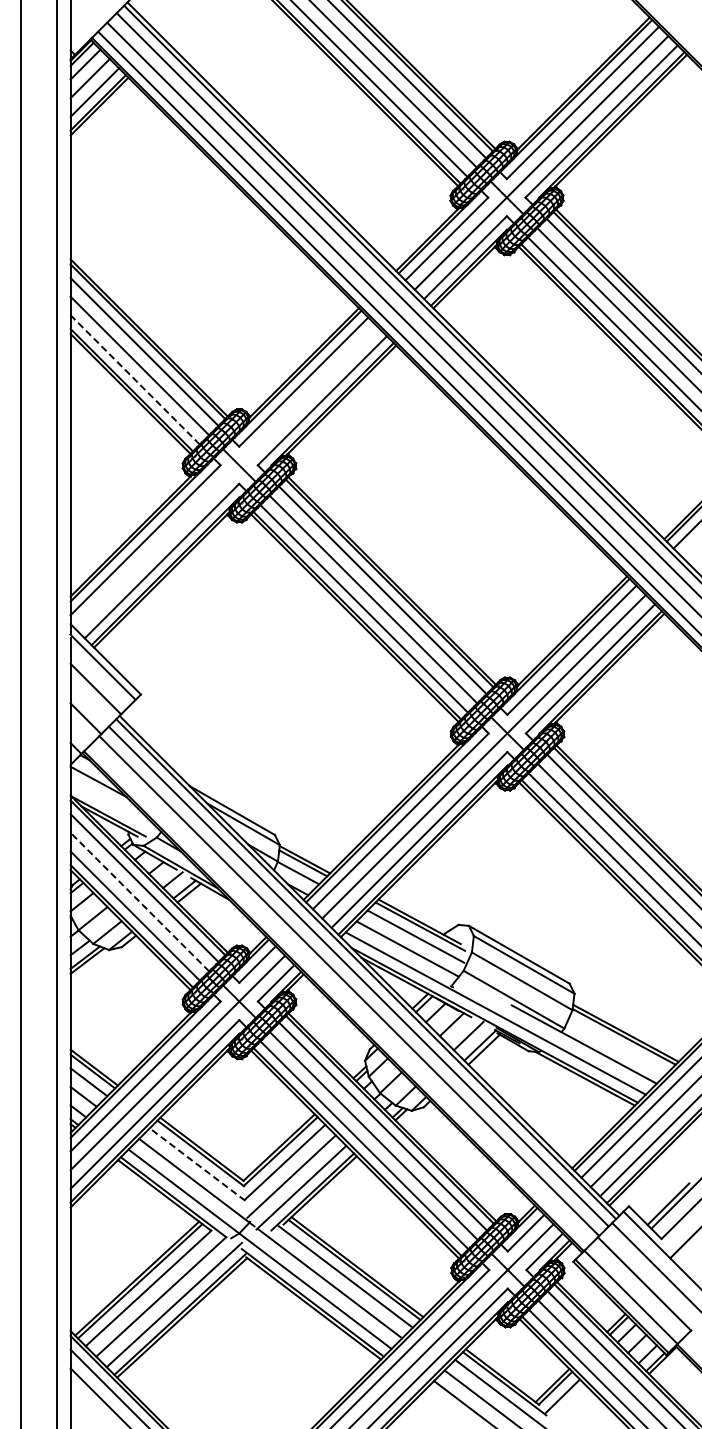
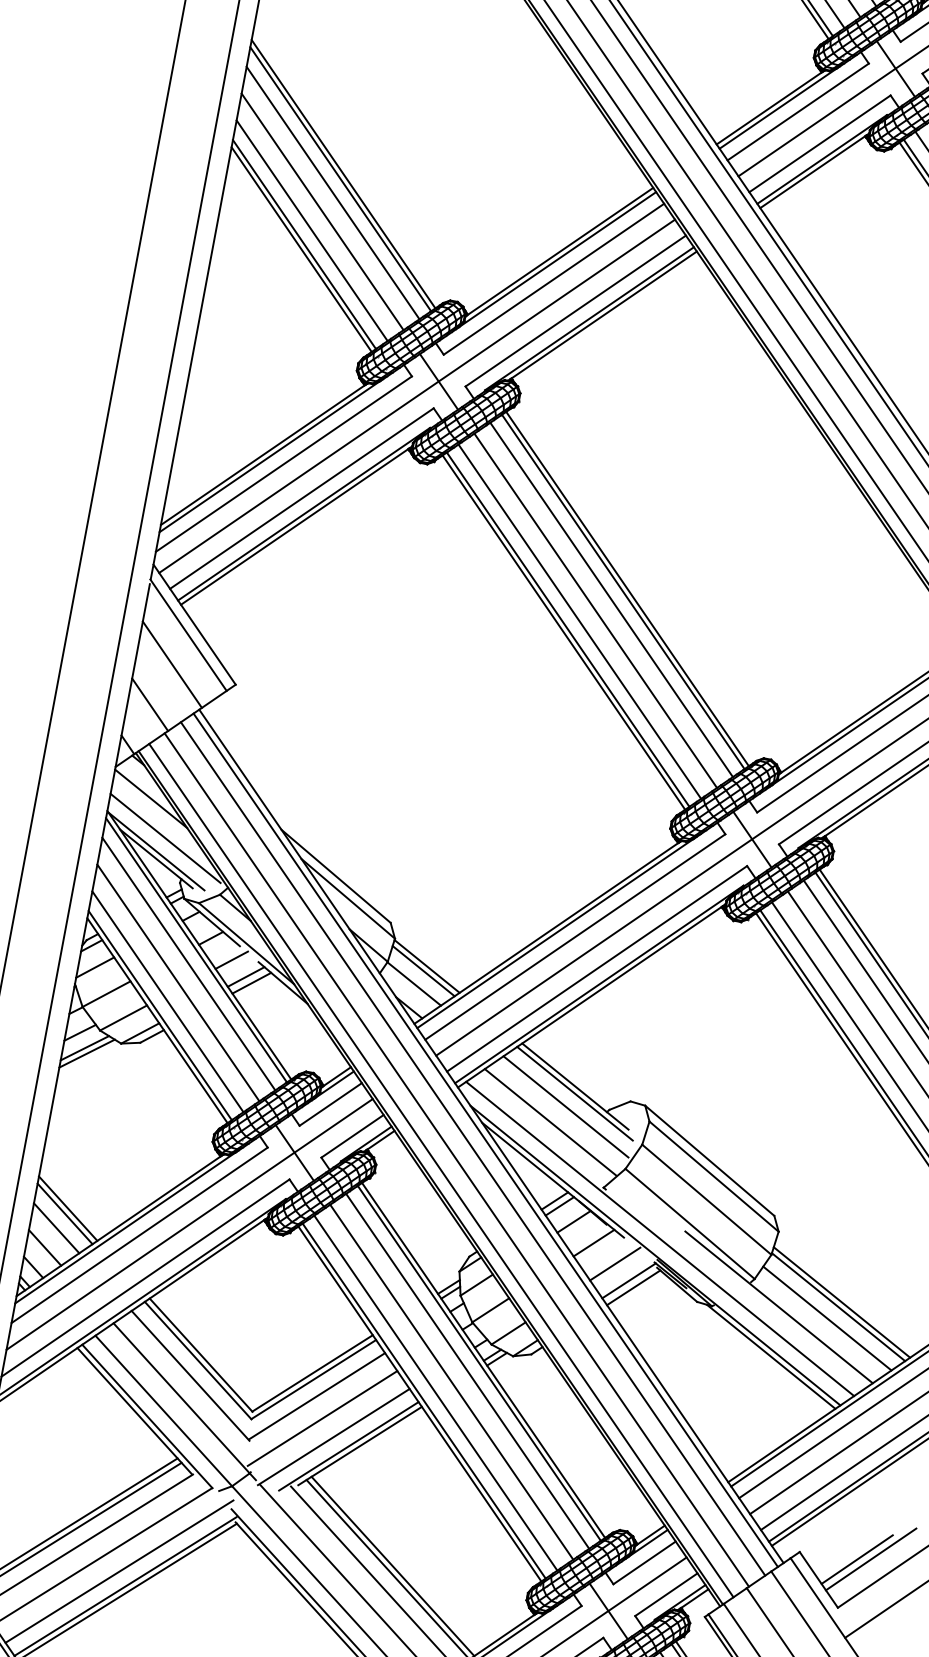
line: (134, 379) -> (311, 229), dashed -> solid
line: (226, 477) -> (417, 395), added
line: (112, 806) -> (164, 838), added
line: (139, 901) -> (177, 981), dashed -> solid
line: (340, 995) -> (441, 1171), added
line: (617, 1045) -> (826, 1317), added
line: (197, 1164) -> (190, 1375), dashed -> solid

